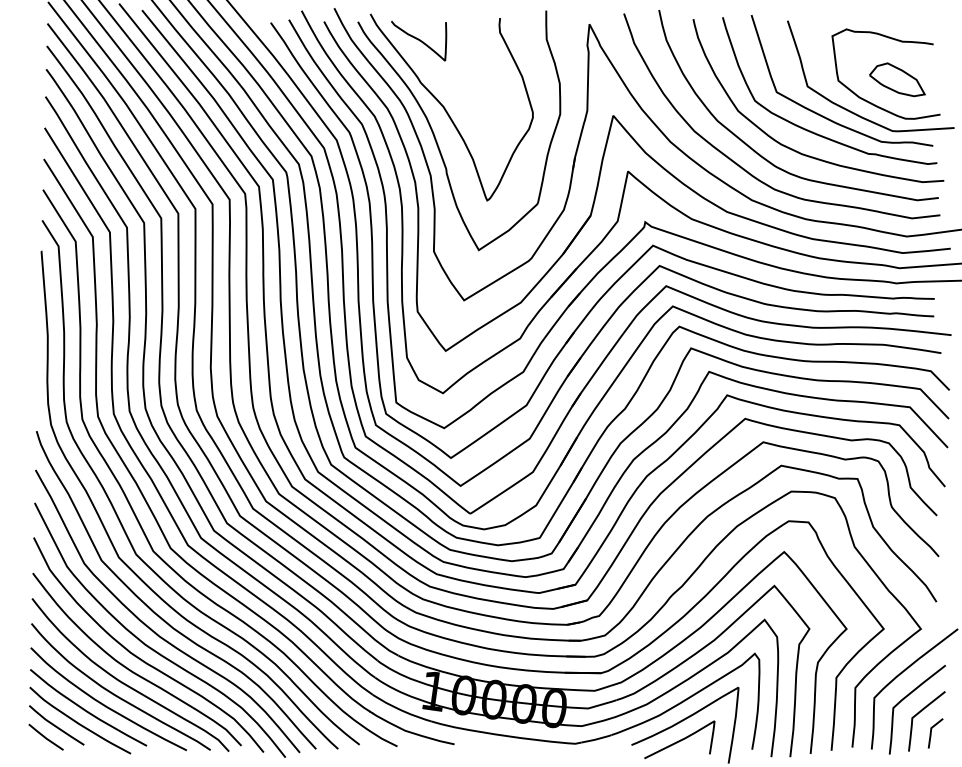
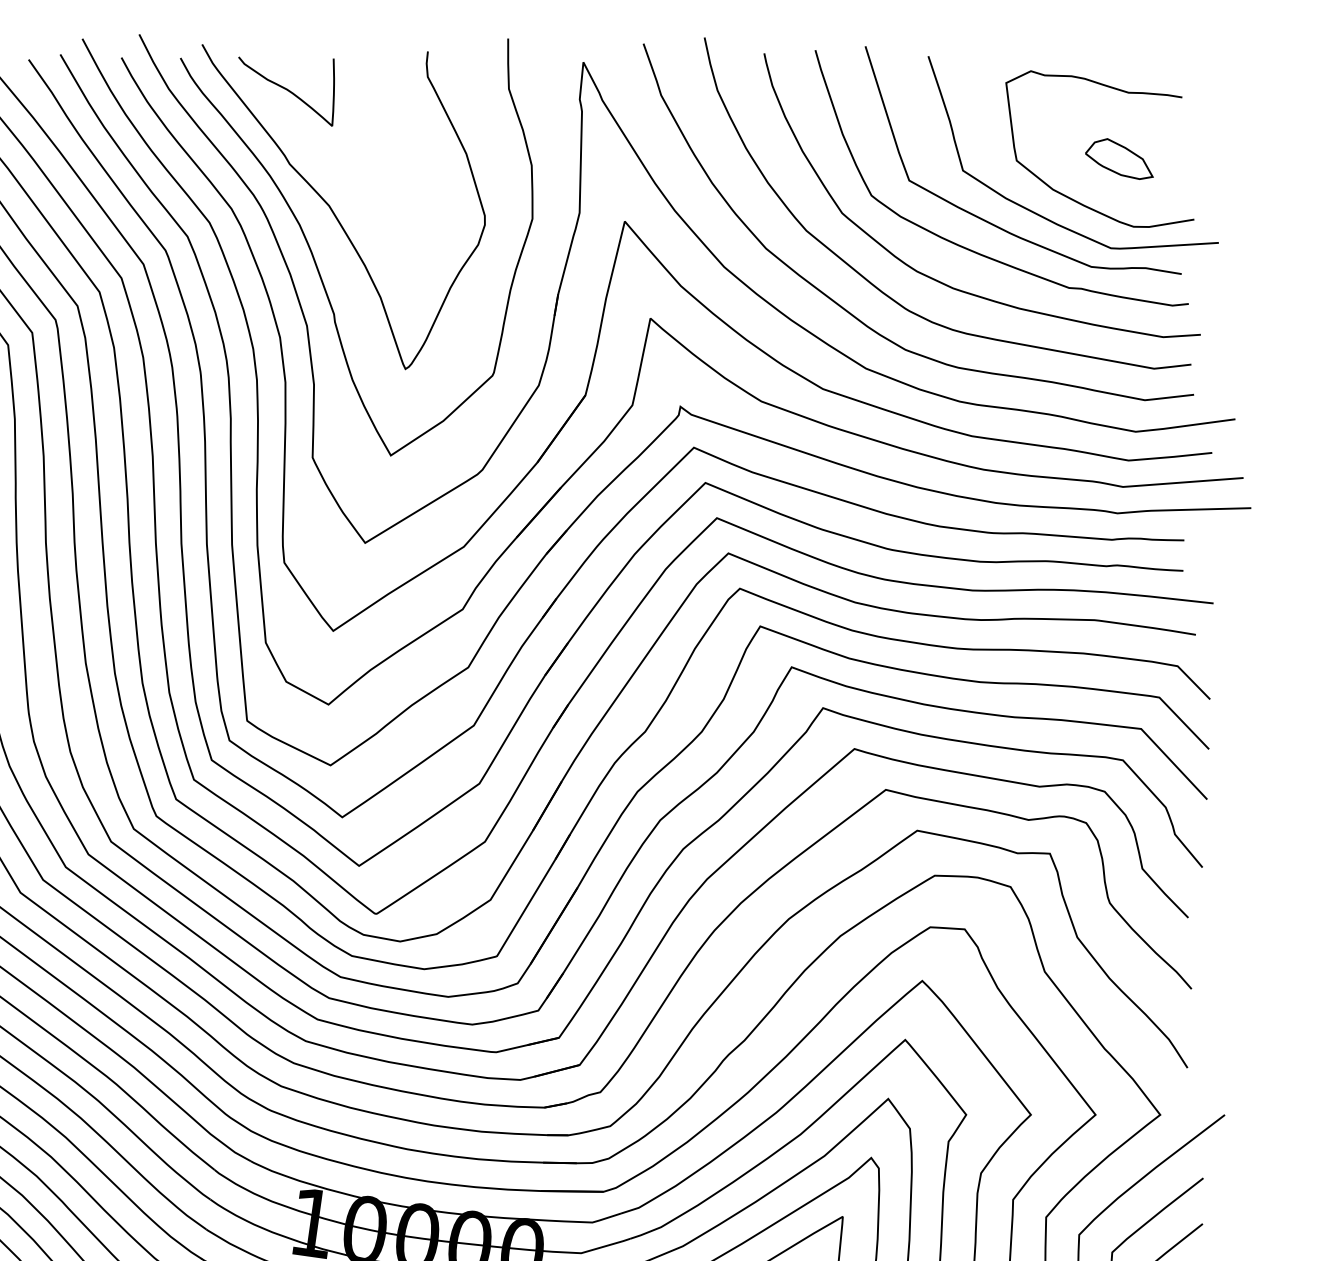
part: (897, 79) -> (1119, 158), size x0.7

